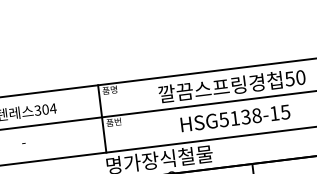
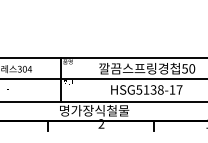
text: (285, 111) -> (179, 89), HSG5138-15 -> HSG5138-17

